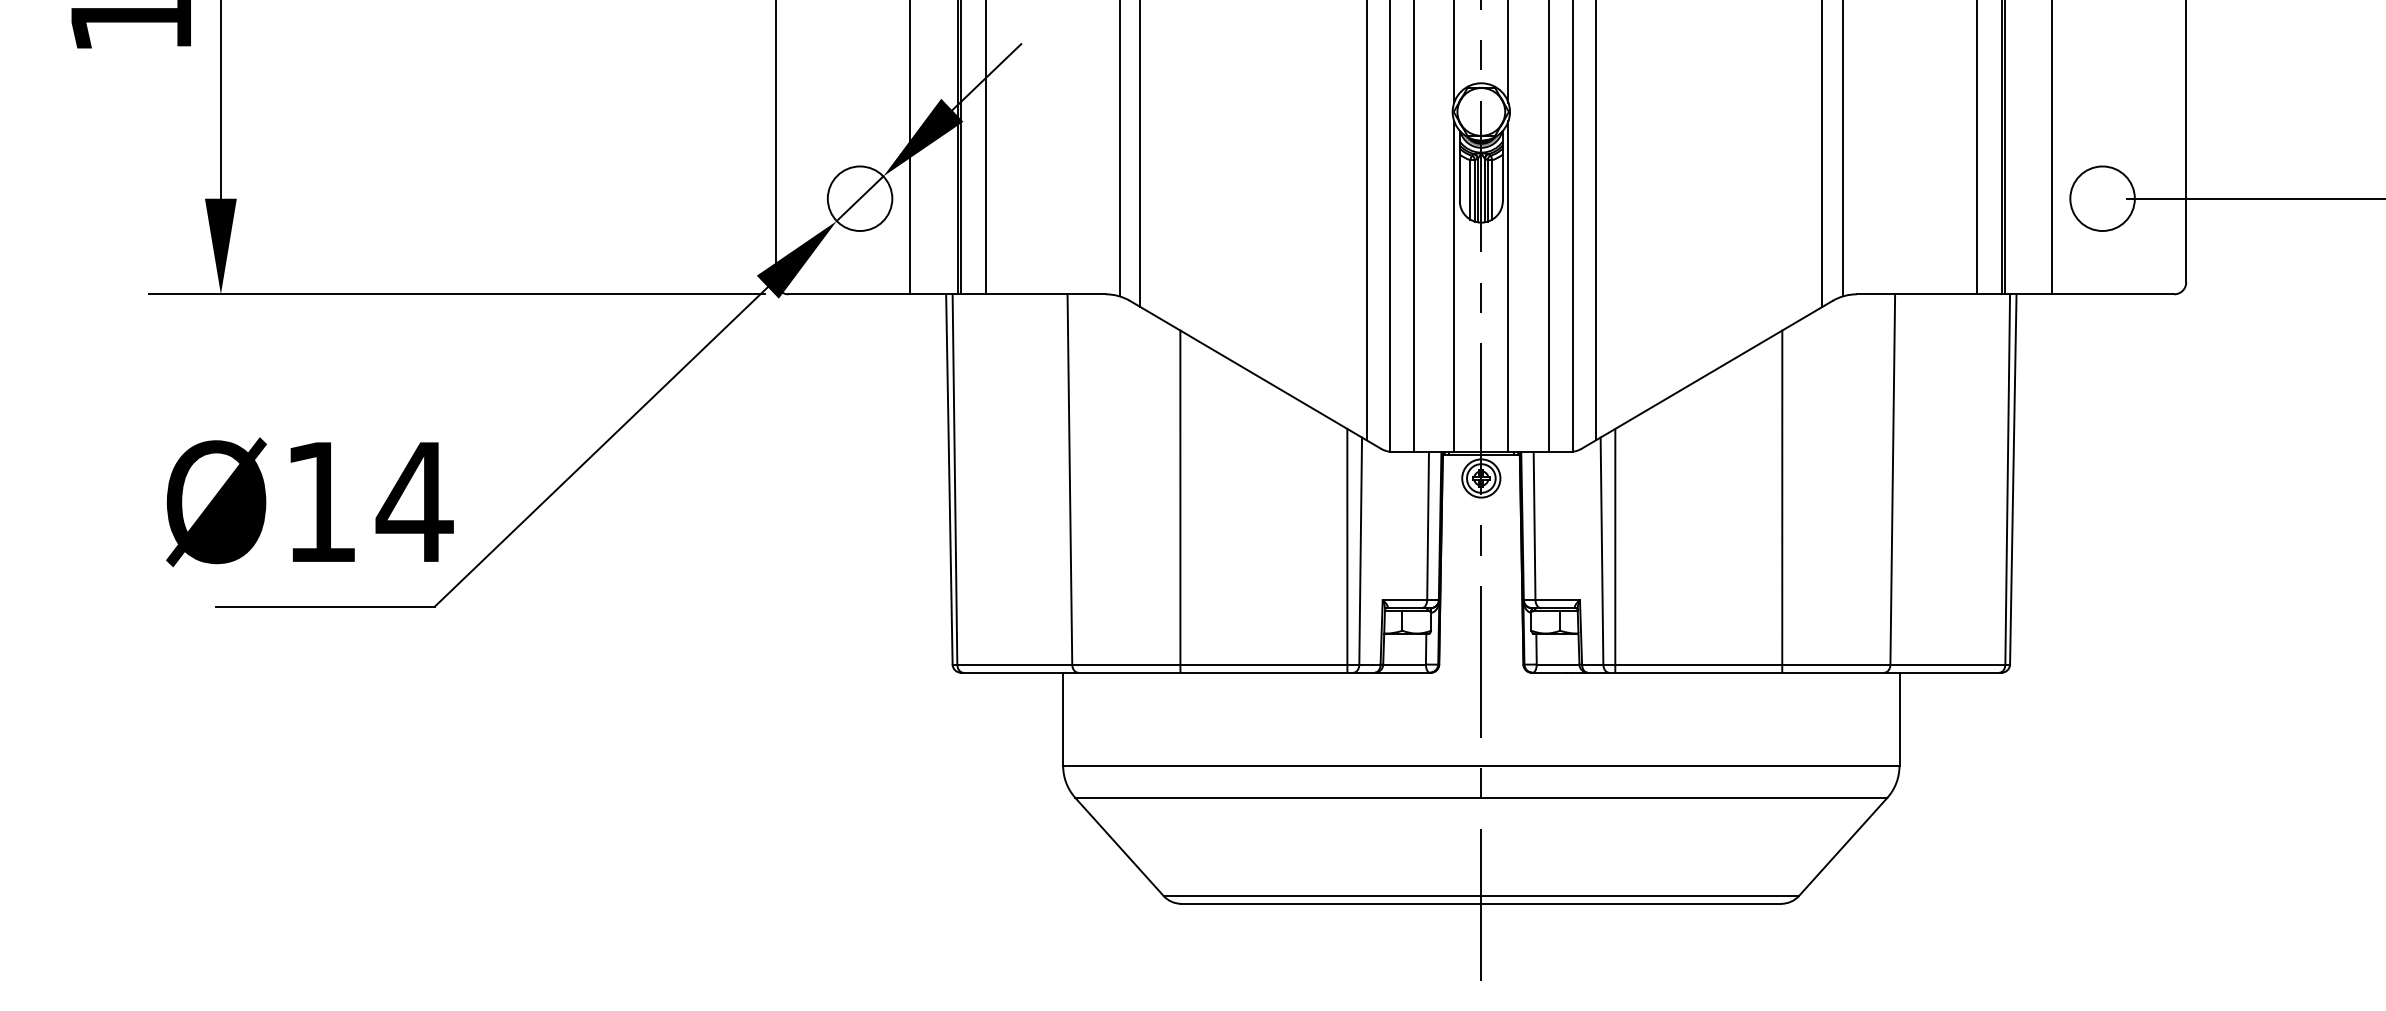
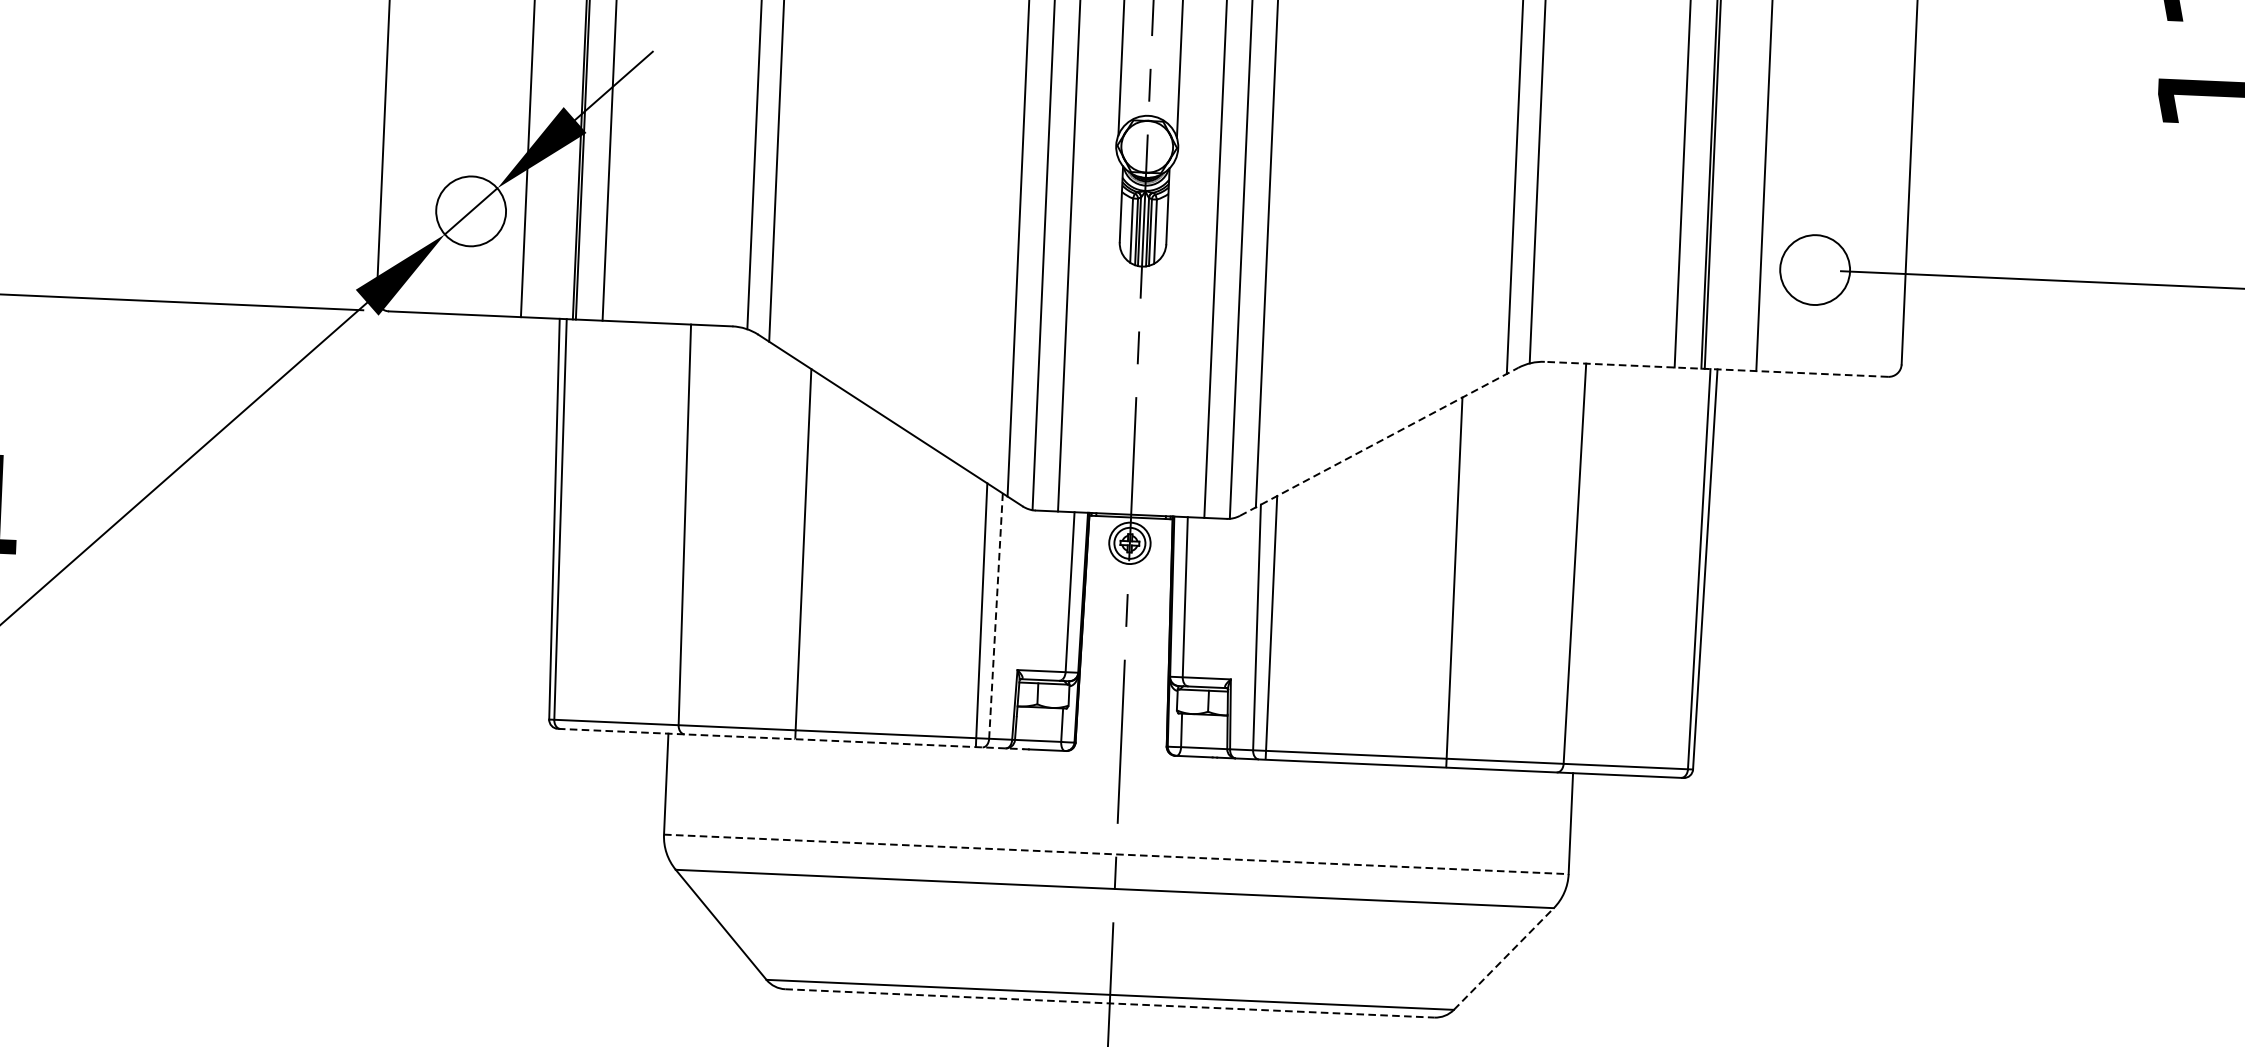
line: (1454, 286) -> (1109, 334), removed
line: (1508, 286) -> (1168, 336), removed
line: (2015, 294) -> (1716, 369), solid -> dashed
line: (1707, 374) -> (1379, 441), solid -> dashed
line: (1360, 551) -> (995, 616), solid -> dashed
line: (1176, 672) -> (791, 738), solid -> dashed
line: (1481, 766) -> (1116, 854), solid -> dashed
line: (1843, 846) -> (1504, 958), solid -> dashed
line: (1481, 903) -> (1110, 1003), solid -> dashed

